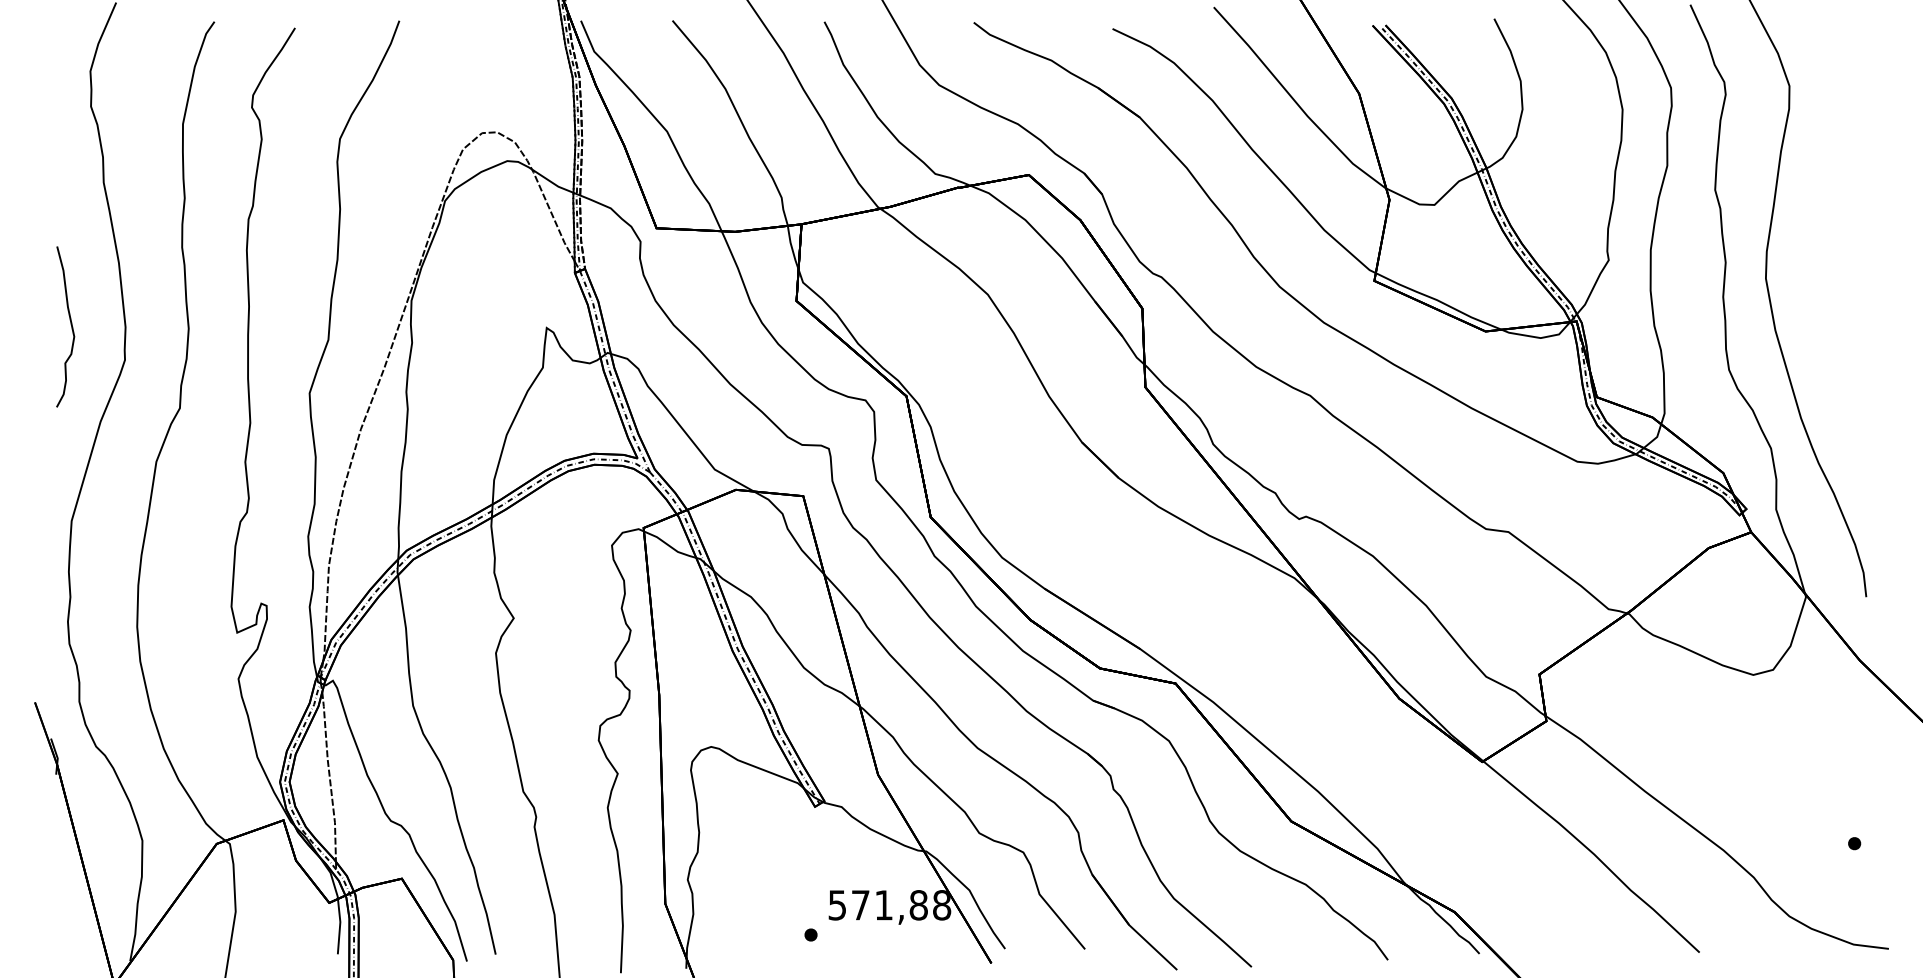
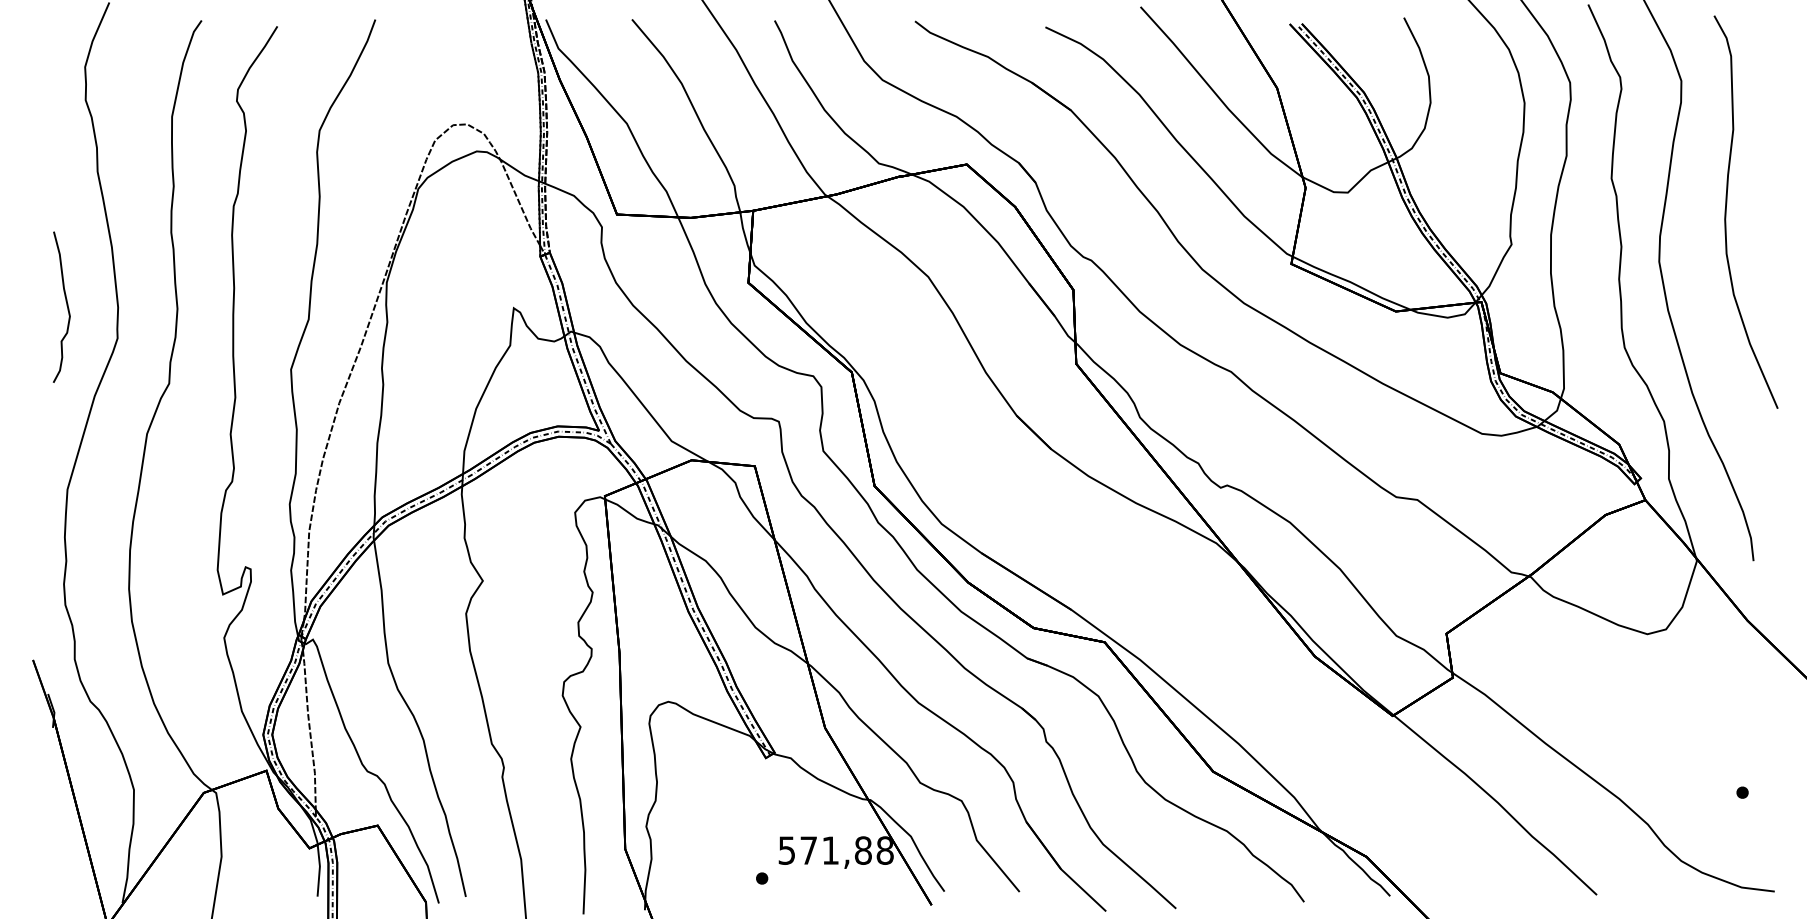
curve: (1837, 225) -> (1726, 211), added

